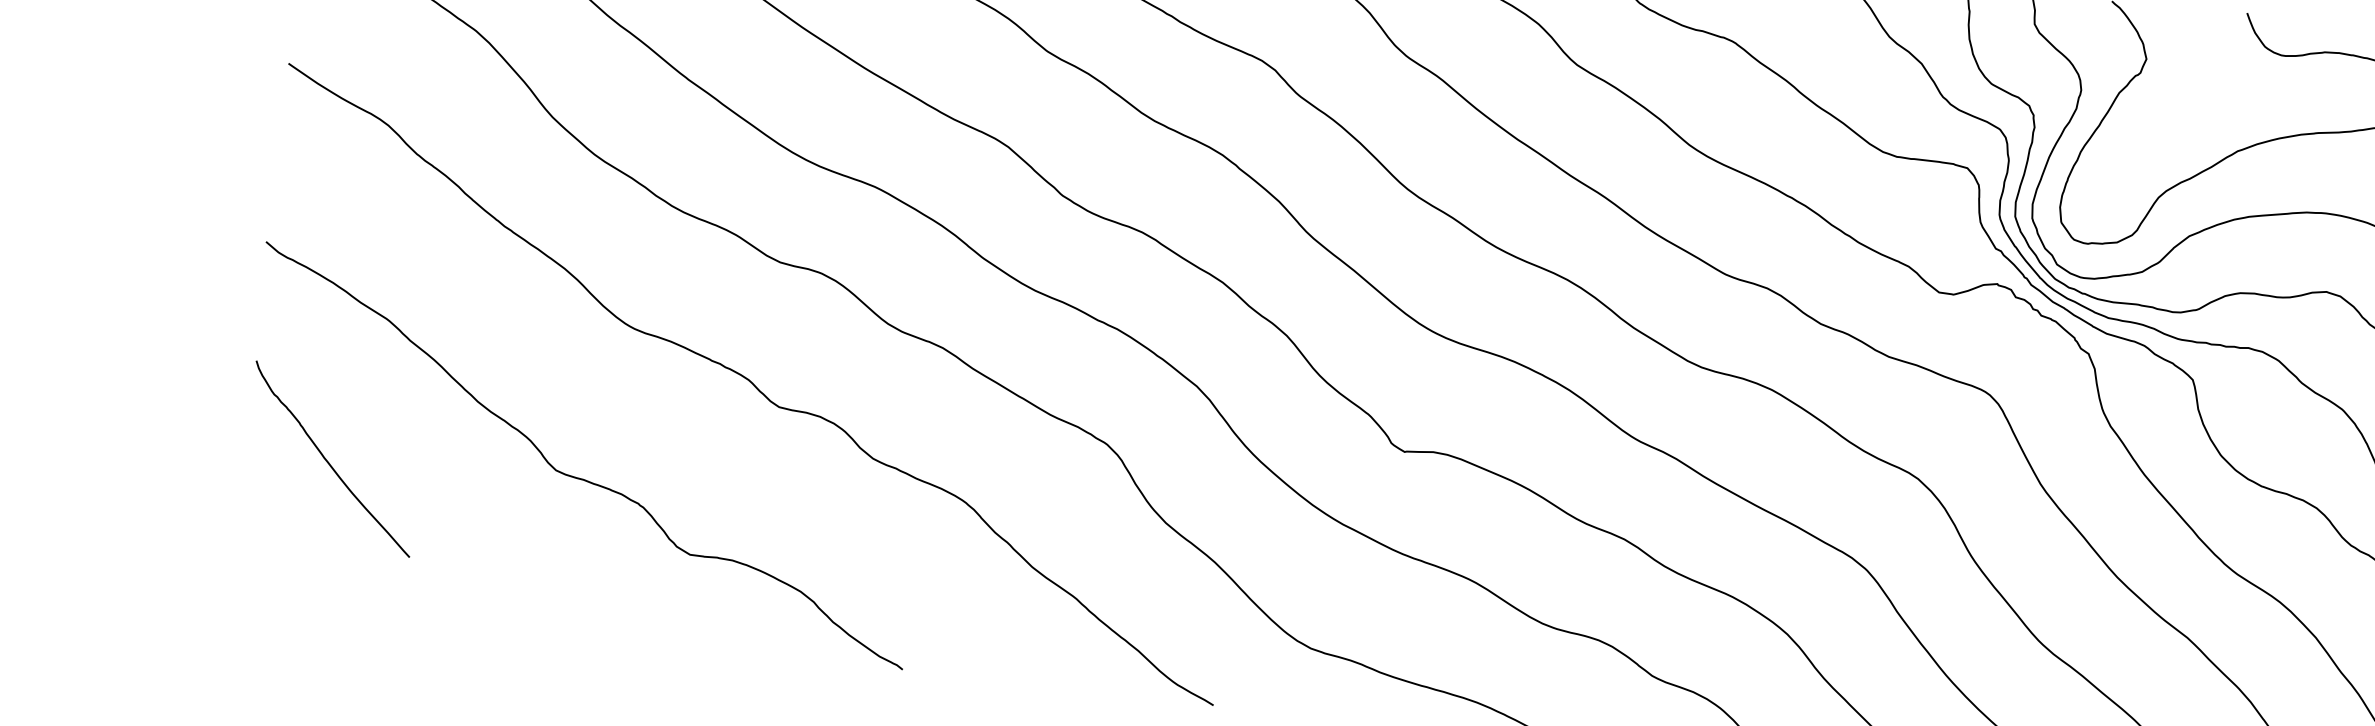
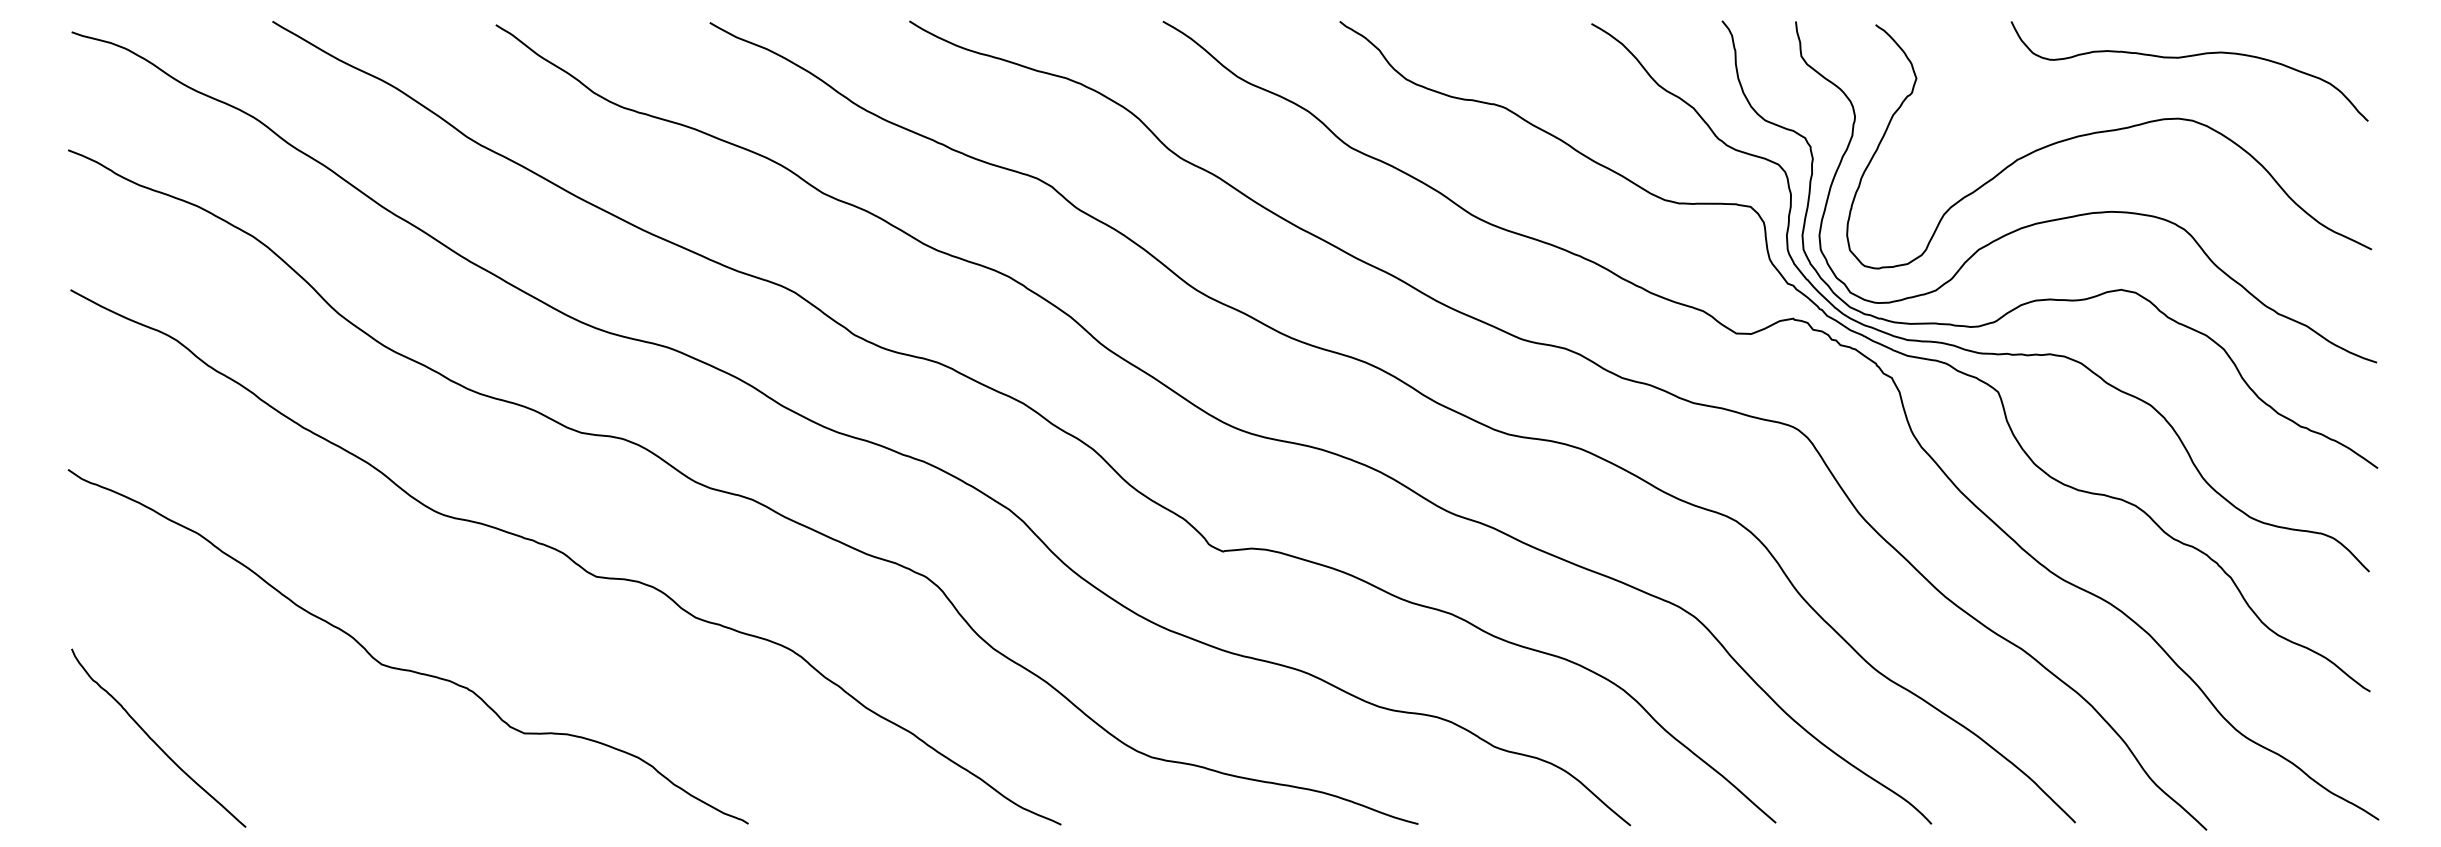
curve: (328, 460) -> (154, 740), moved

